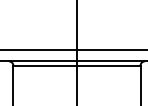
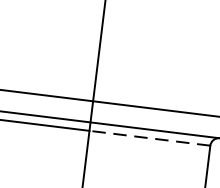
line: (108, 65) -> (149, 137), solid -> dashed

